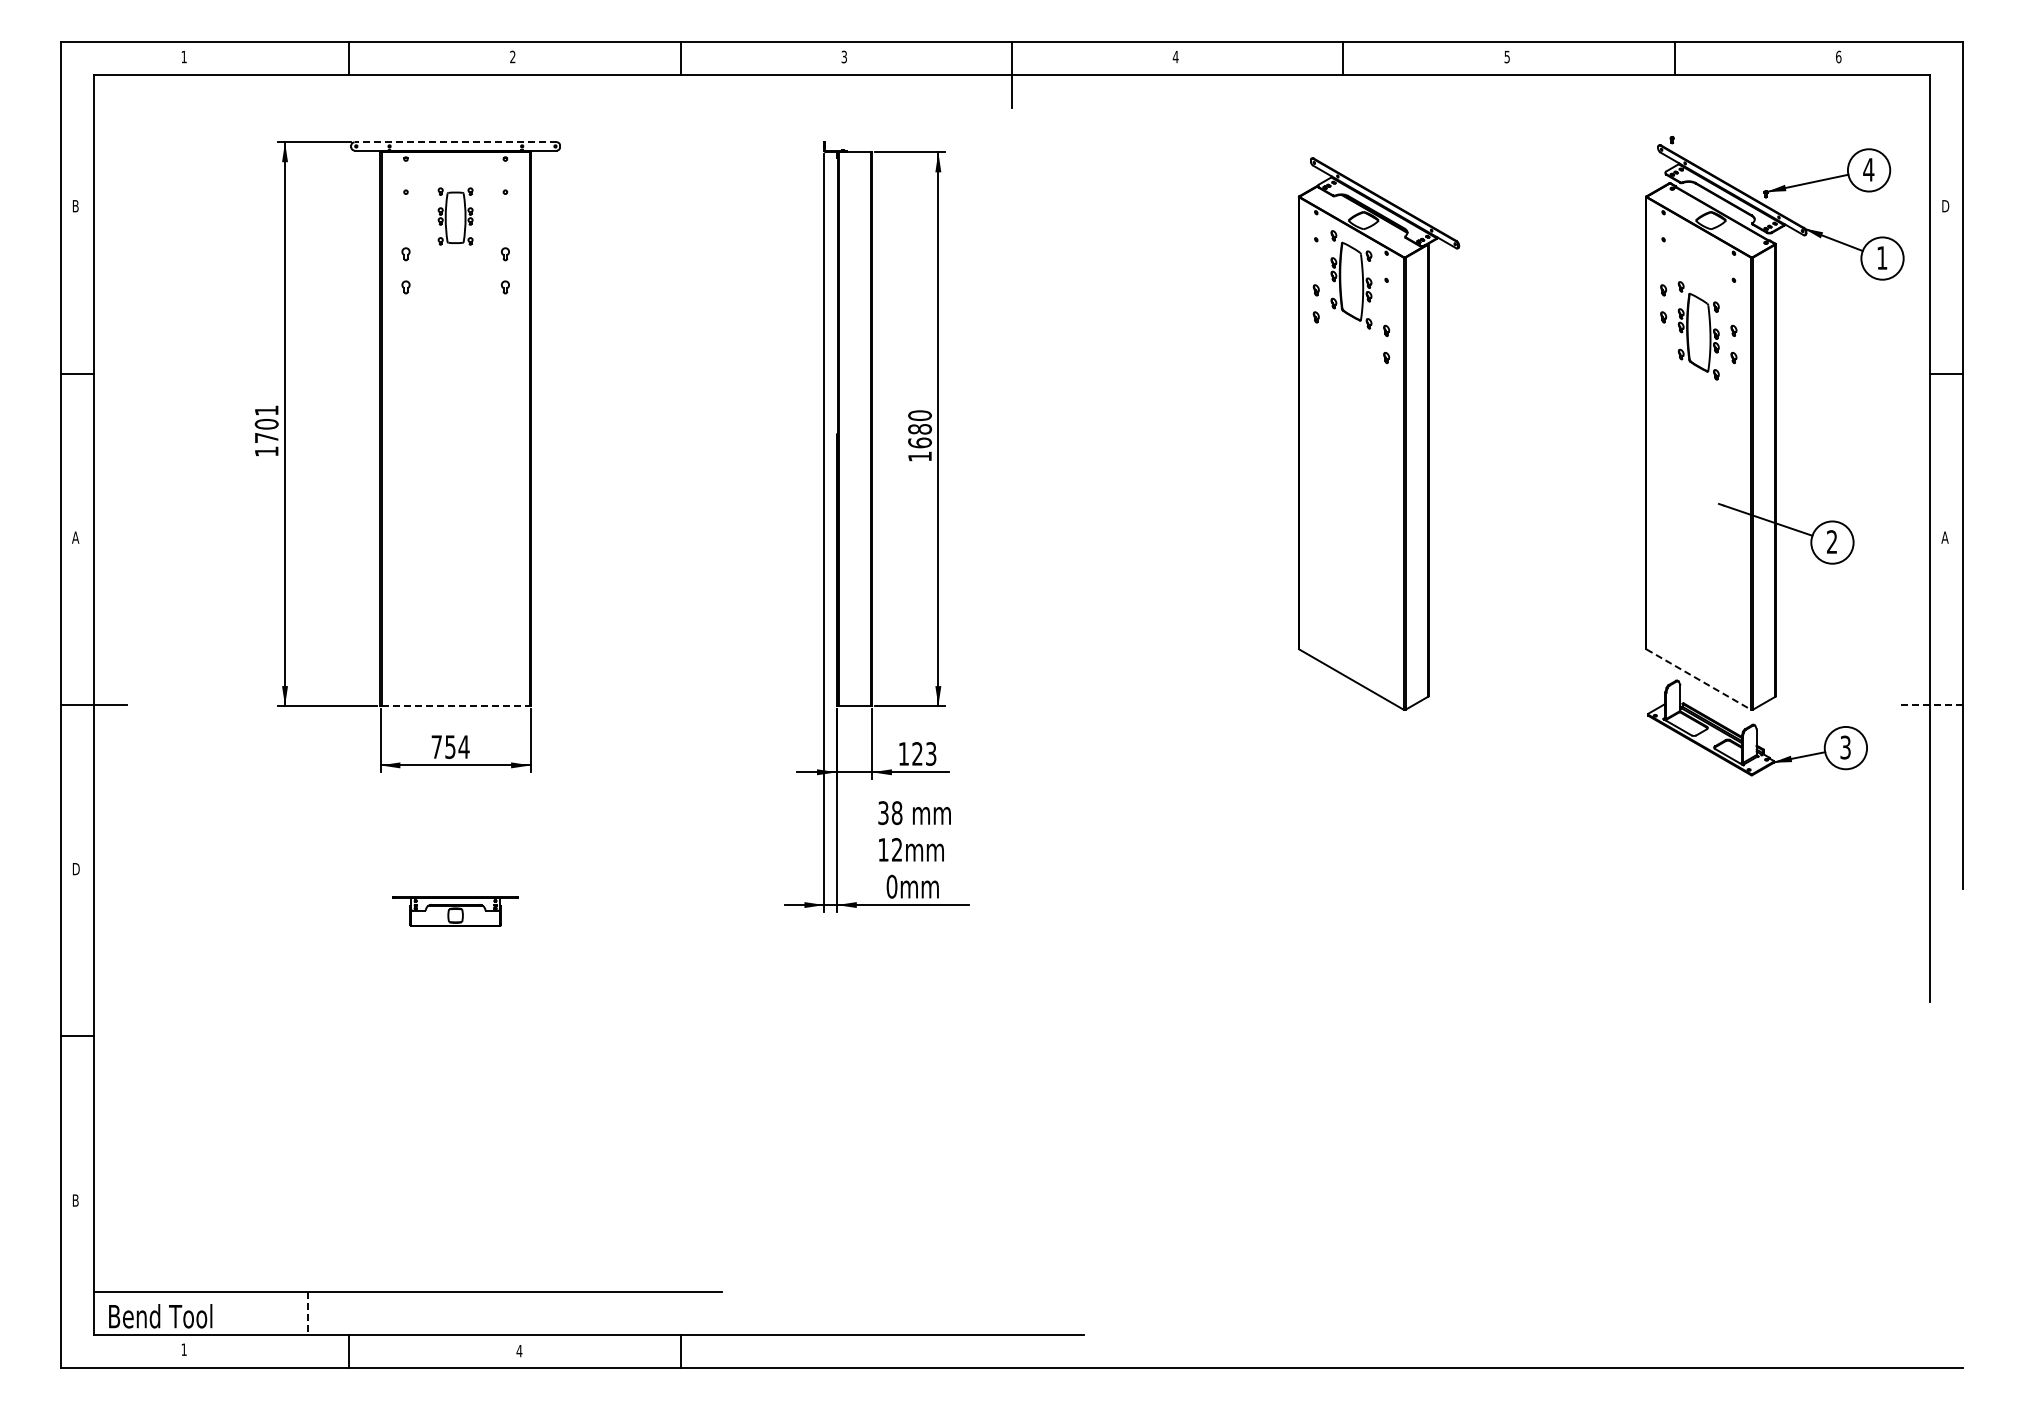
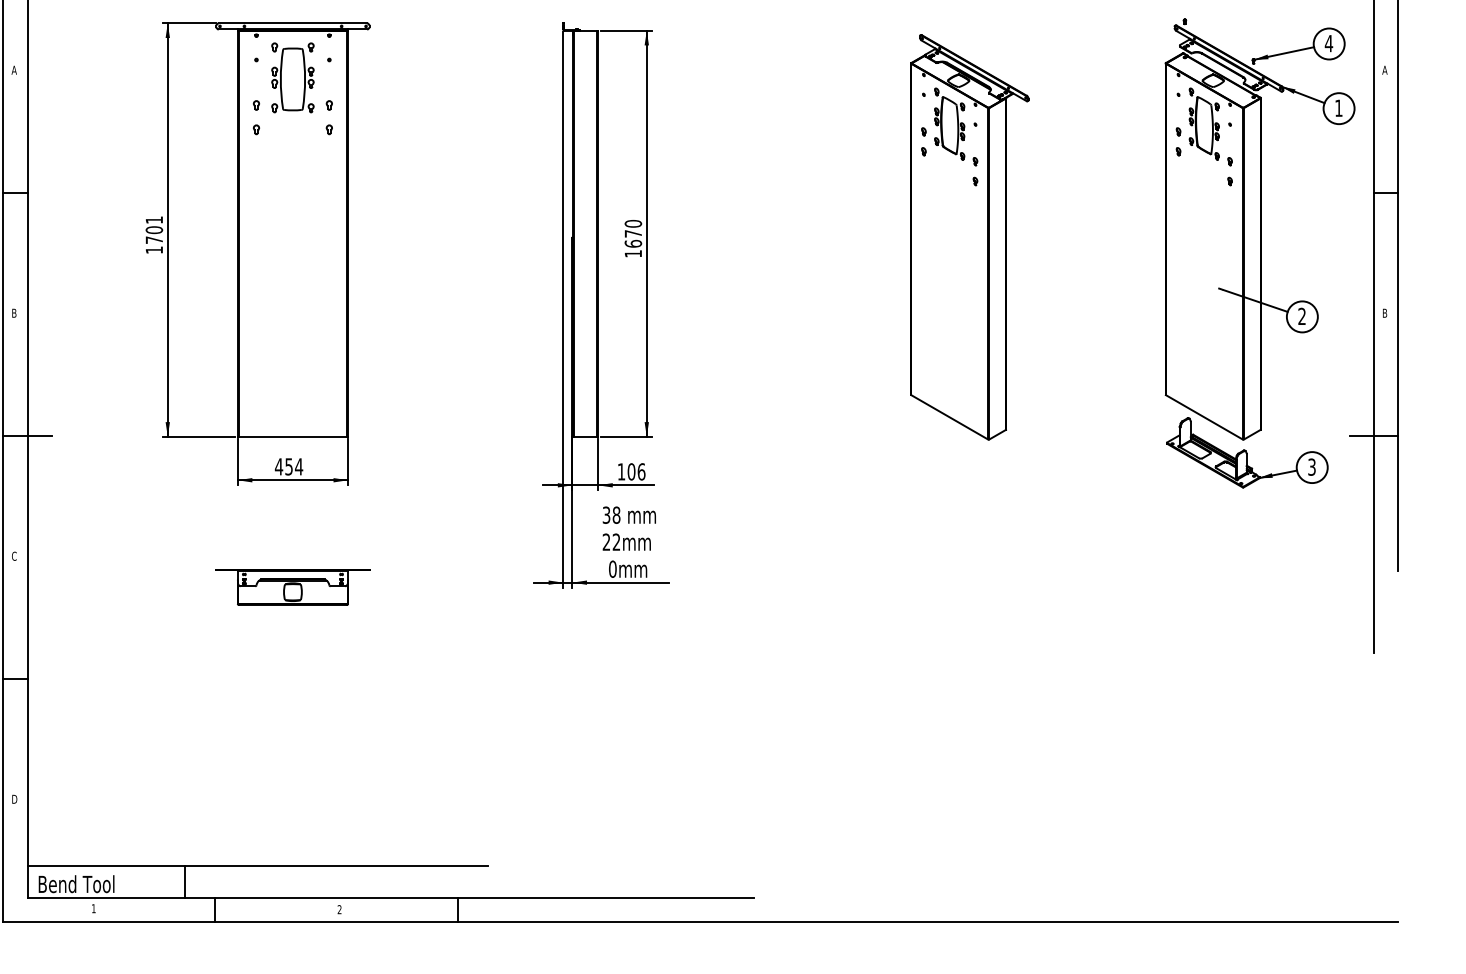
line: (455, 142) -> (292, 23), dashed -> solid
text: (75, 206) -> (14, 70), B -> A
text: (1945, 206) -> (1385, 70), D -> A
part: (455, 216) -> (292, 77), size x1.67
part: (1698, 330) -> (1204, 124), moved
text: (919, 429) -> (632, 233), 1680 -> 1670
text: (75, 537) -> (14, 313), A -> B
text: (1944, 537) -> (1384, 313), A -> B
line: (1699, 679) -> (1204, 417), dashed -> solid
line: (455, 705) -> (292, 436), dashed -> solid
line: (1929, 705) -> (1373, 436), dashed -> solid
text: (436, 746) -> (278, 466), 754 -> 454
text: (924, 753) -> (636, 471), 123 -> 106
text: (883, 849) -> (606, 541), 12mm -> 22mm
text: (75, 868) -> (14, 555), D -> C
part: (455, 911) -> (292, 587), size x1.67
text: (76, 1200) -> (14, 799), B -> D
line: (307, 1313) -> (184, 882), dashed -> solid
text: (519, 1350) -> (339, 909), 4 -> 2

